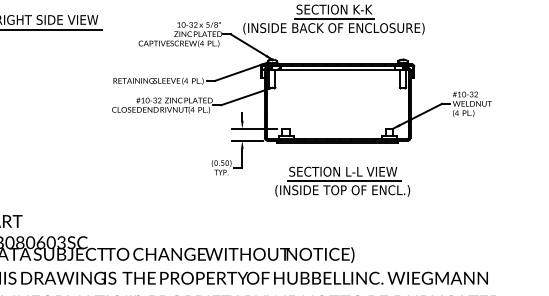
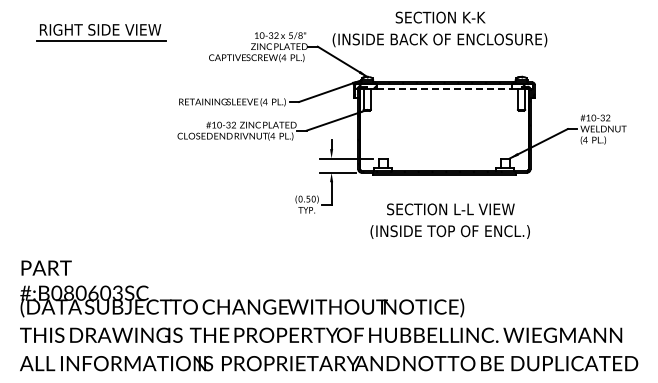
line: (334, 18) -> (440, 28), removed
line: (337, 70) -> (444, 89), solid -> dashed
line: (344, 181) -> (452, 220), removed

